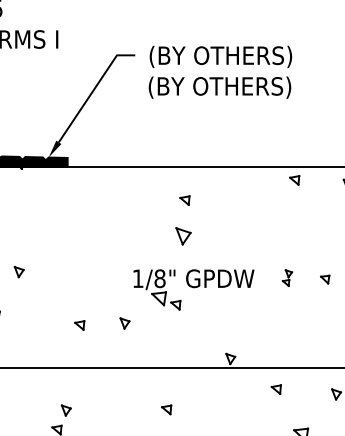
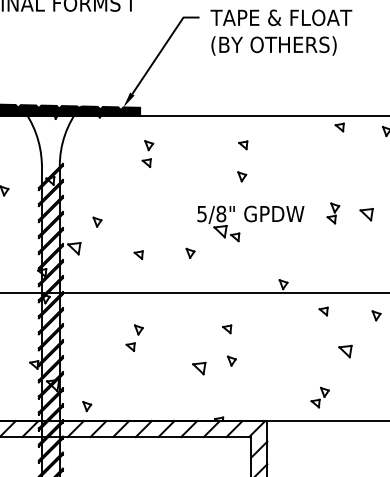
text: (228, 56) -> (281, 18), (BY OTHERS) -> TAPE & FLOAT
part: (76, 209) -> (147, 153), added
part: (184, 236) -> (242, 176), size x0.62
part: (19, 271) -> (97, 221), moved
part: (287, 278) -> (333, 213), size x1.43
text: (137, 279) -> (201, 214), 1/8" -> 5/8"
part: (325, 279) -> (366, 214), size x1.67
part: (79, 324) -> (138, 254), moved

